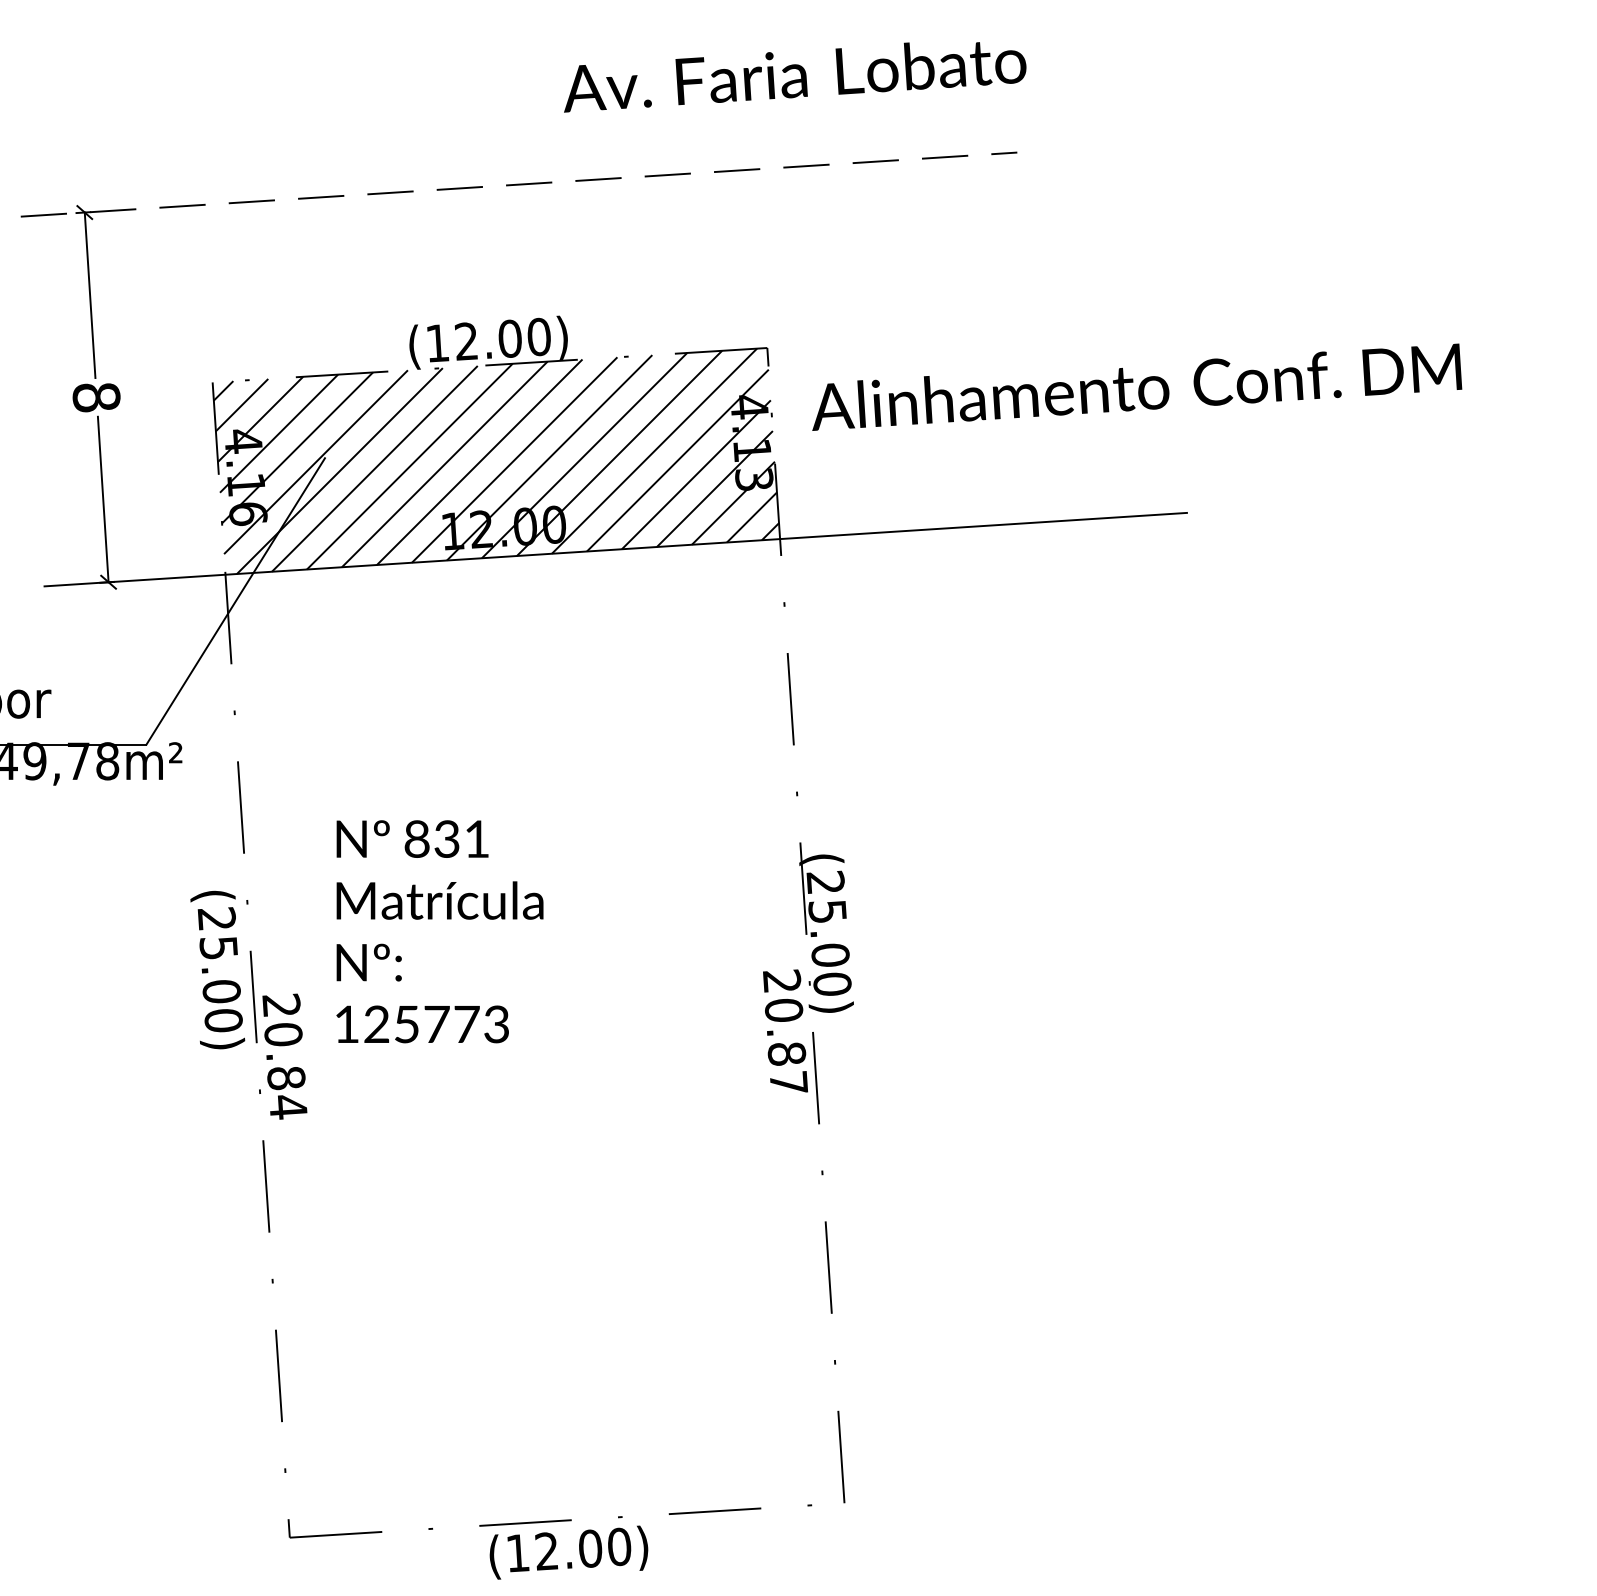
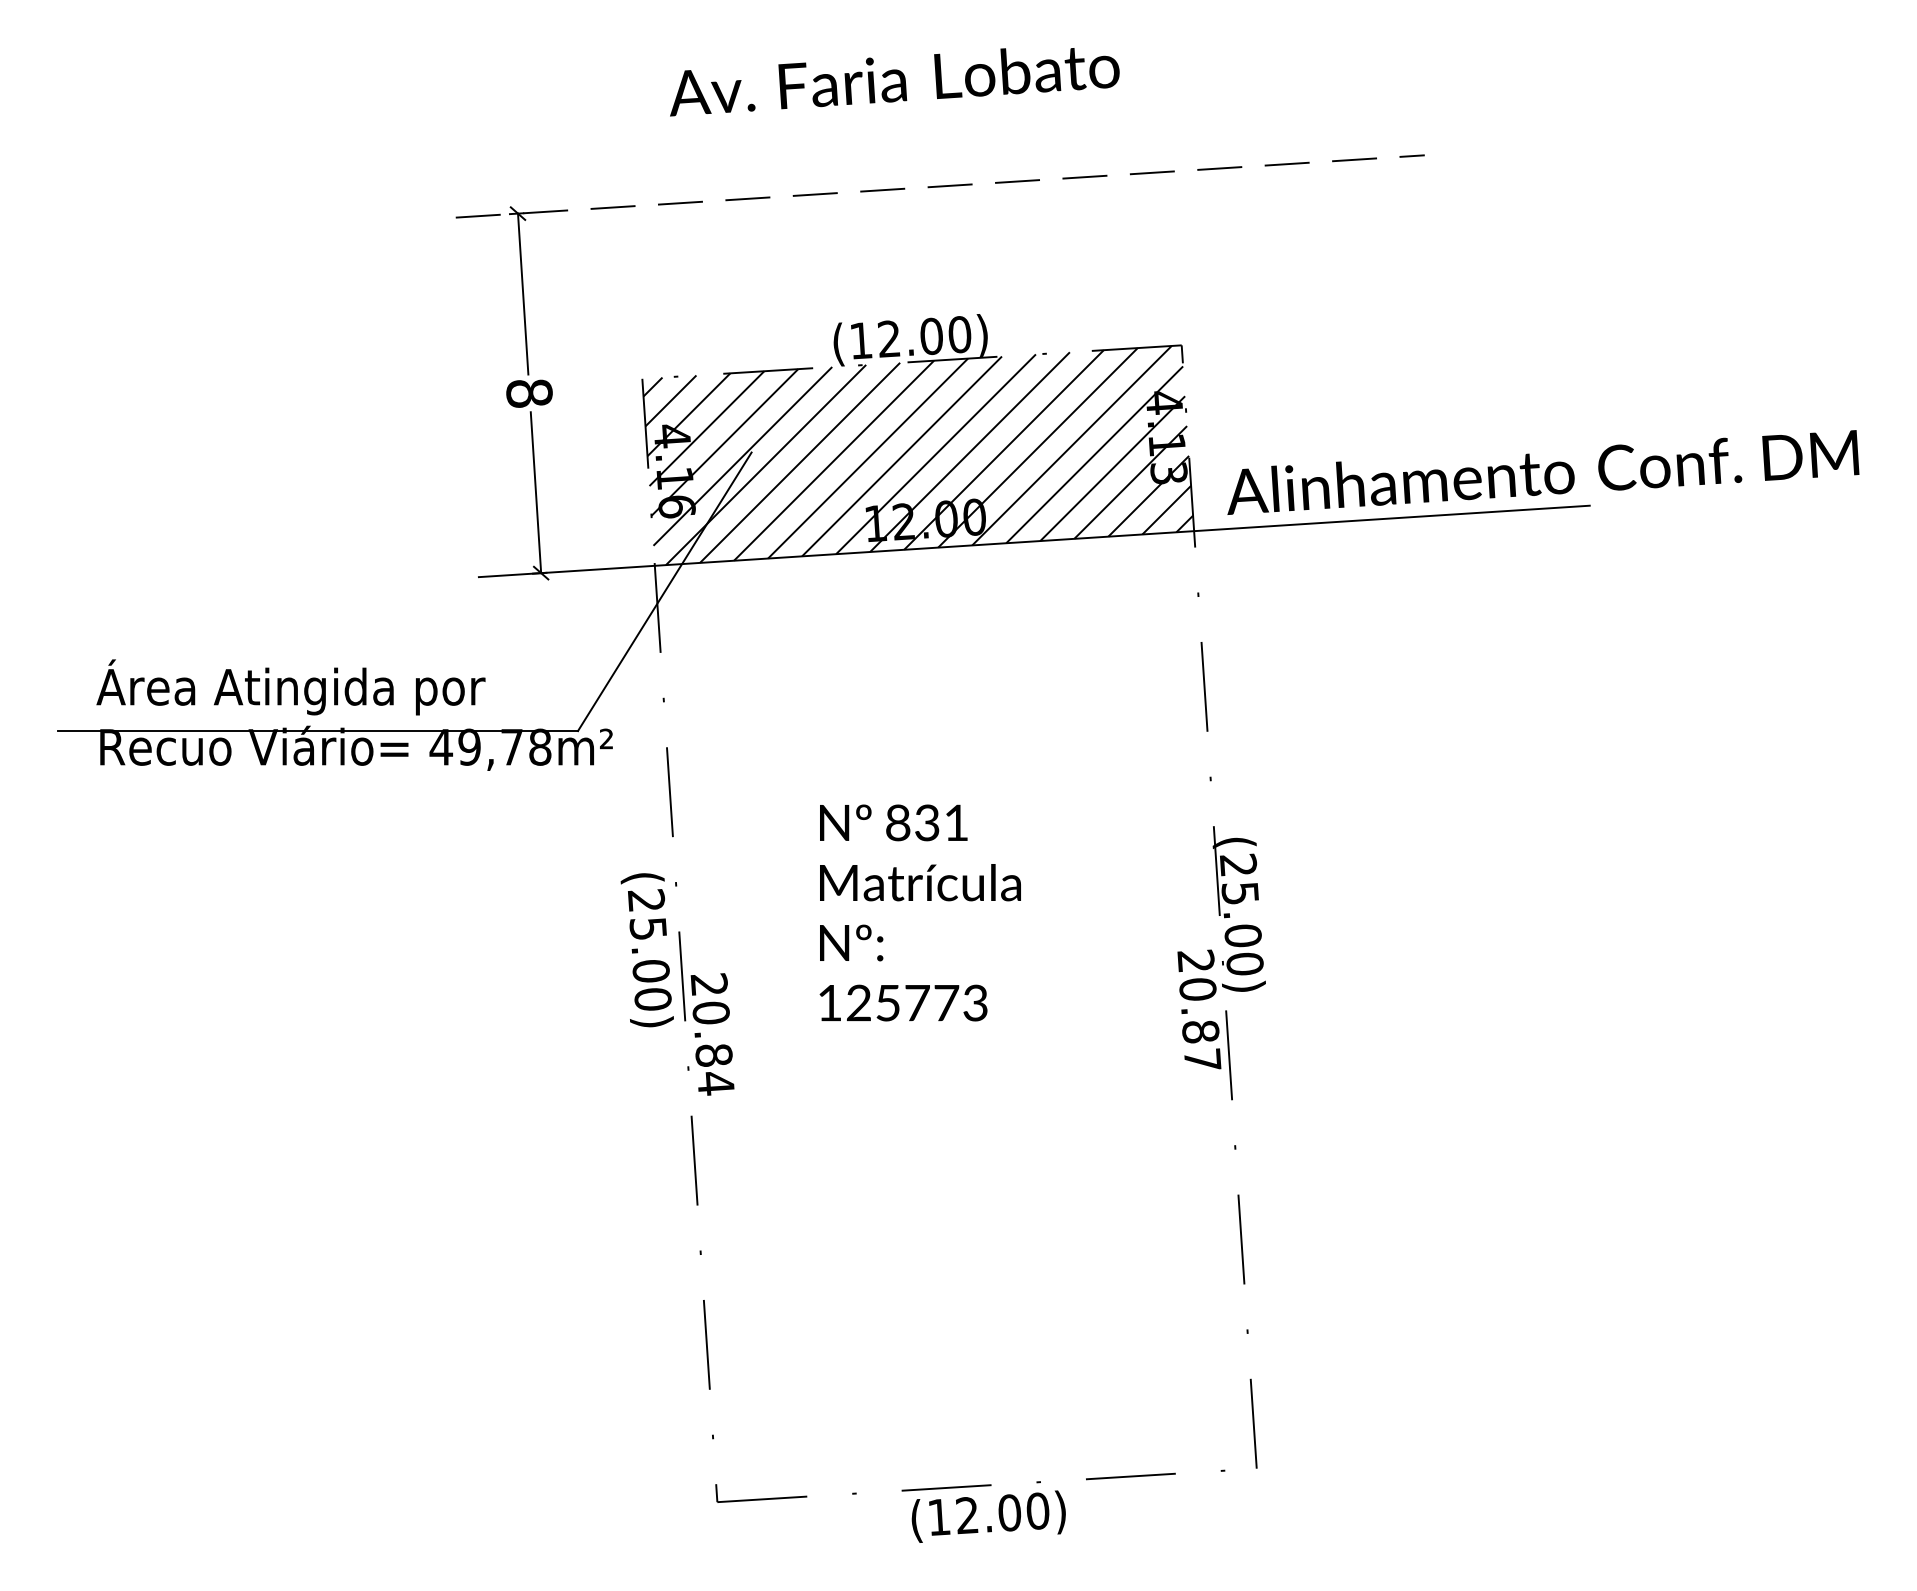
text: (794, 77) -> (894, 82), moved
text: (1137, 387) -> (1543, 472), moved
text: (439, 931) -> (919, 912), moved

